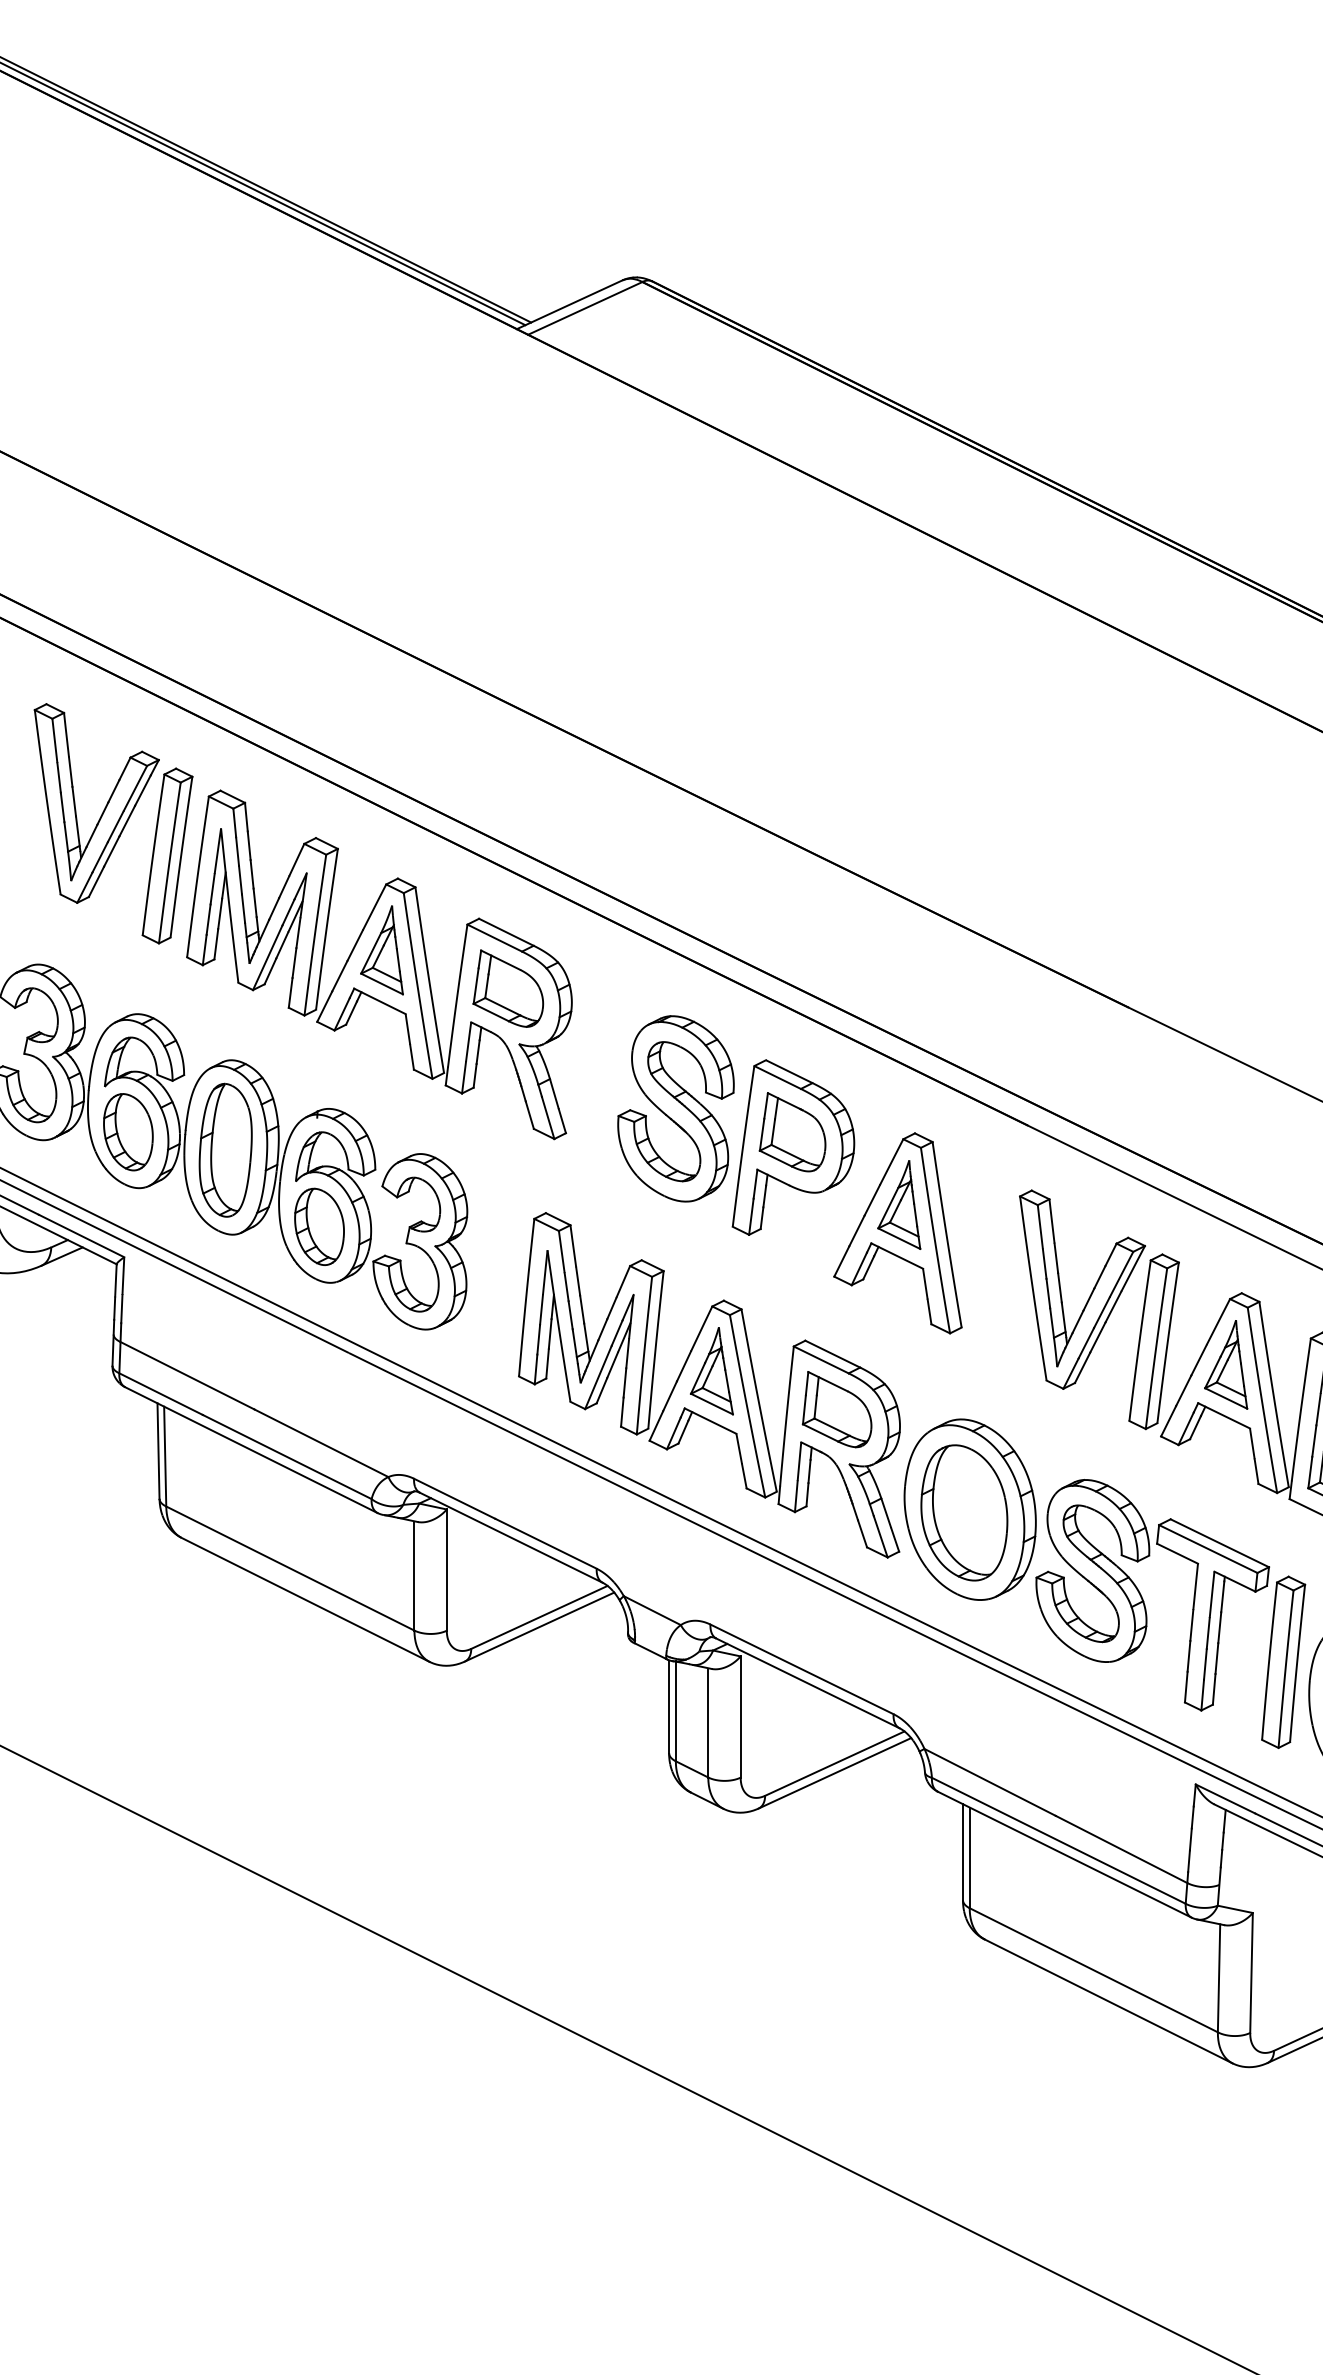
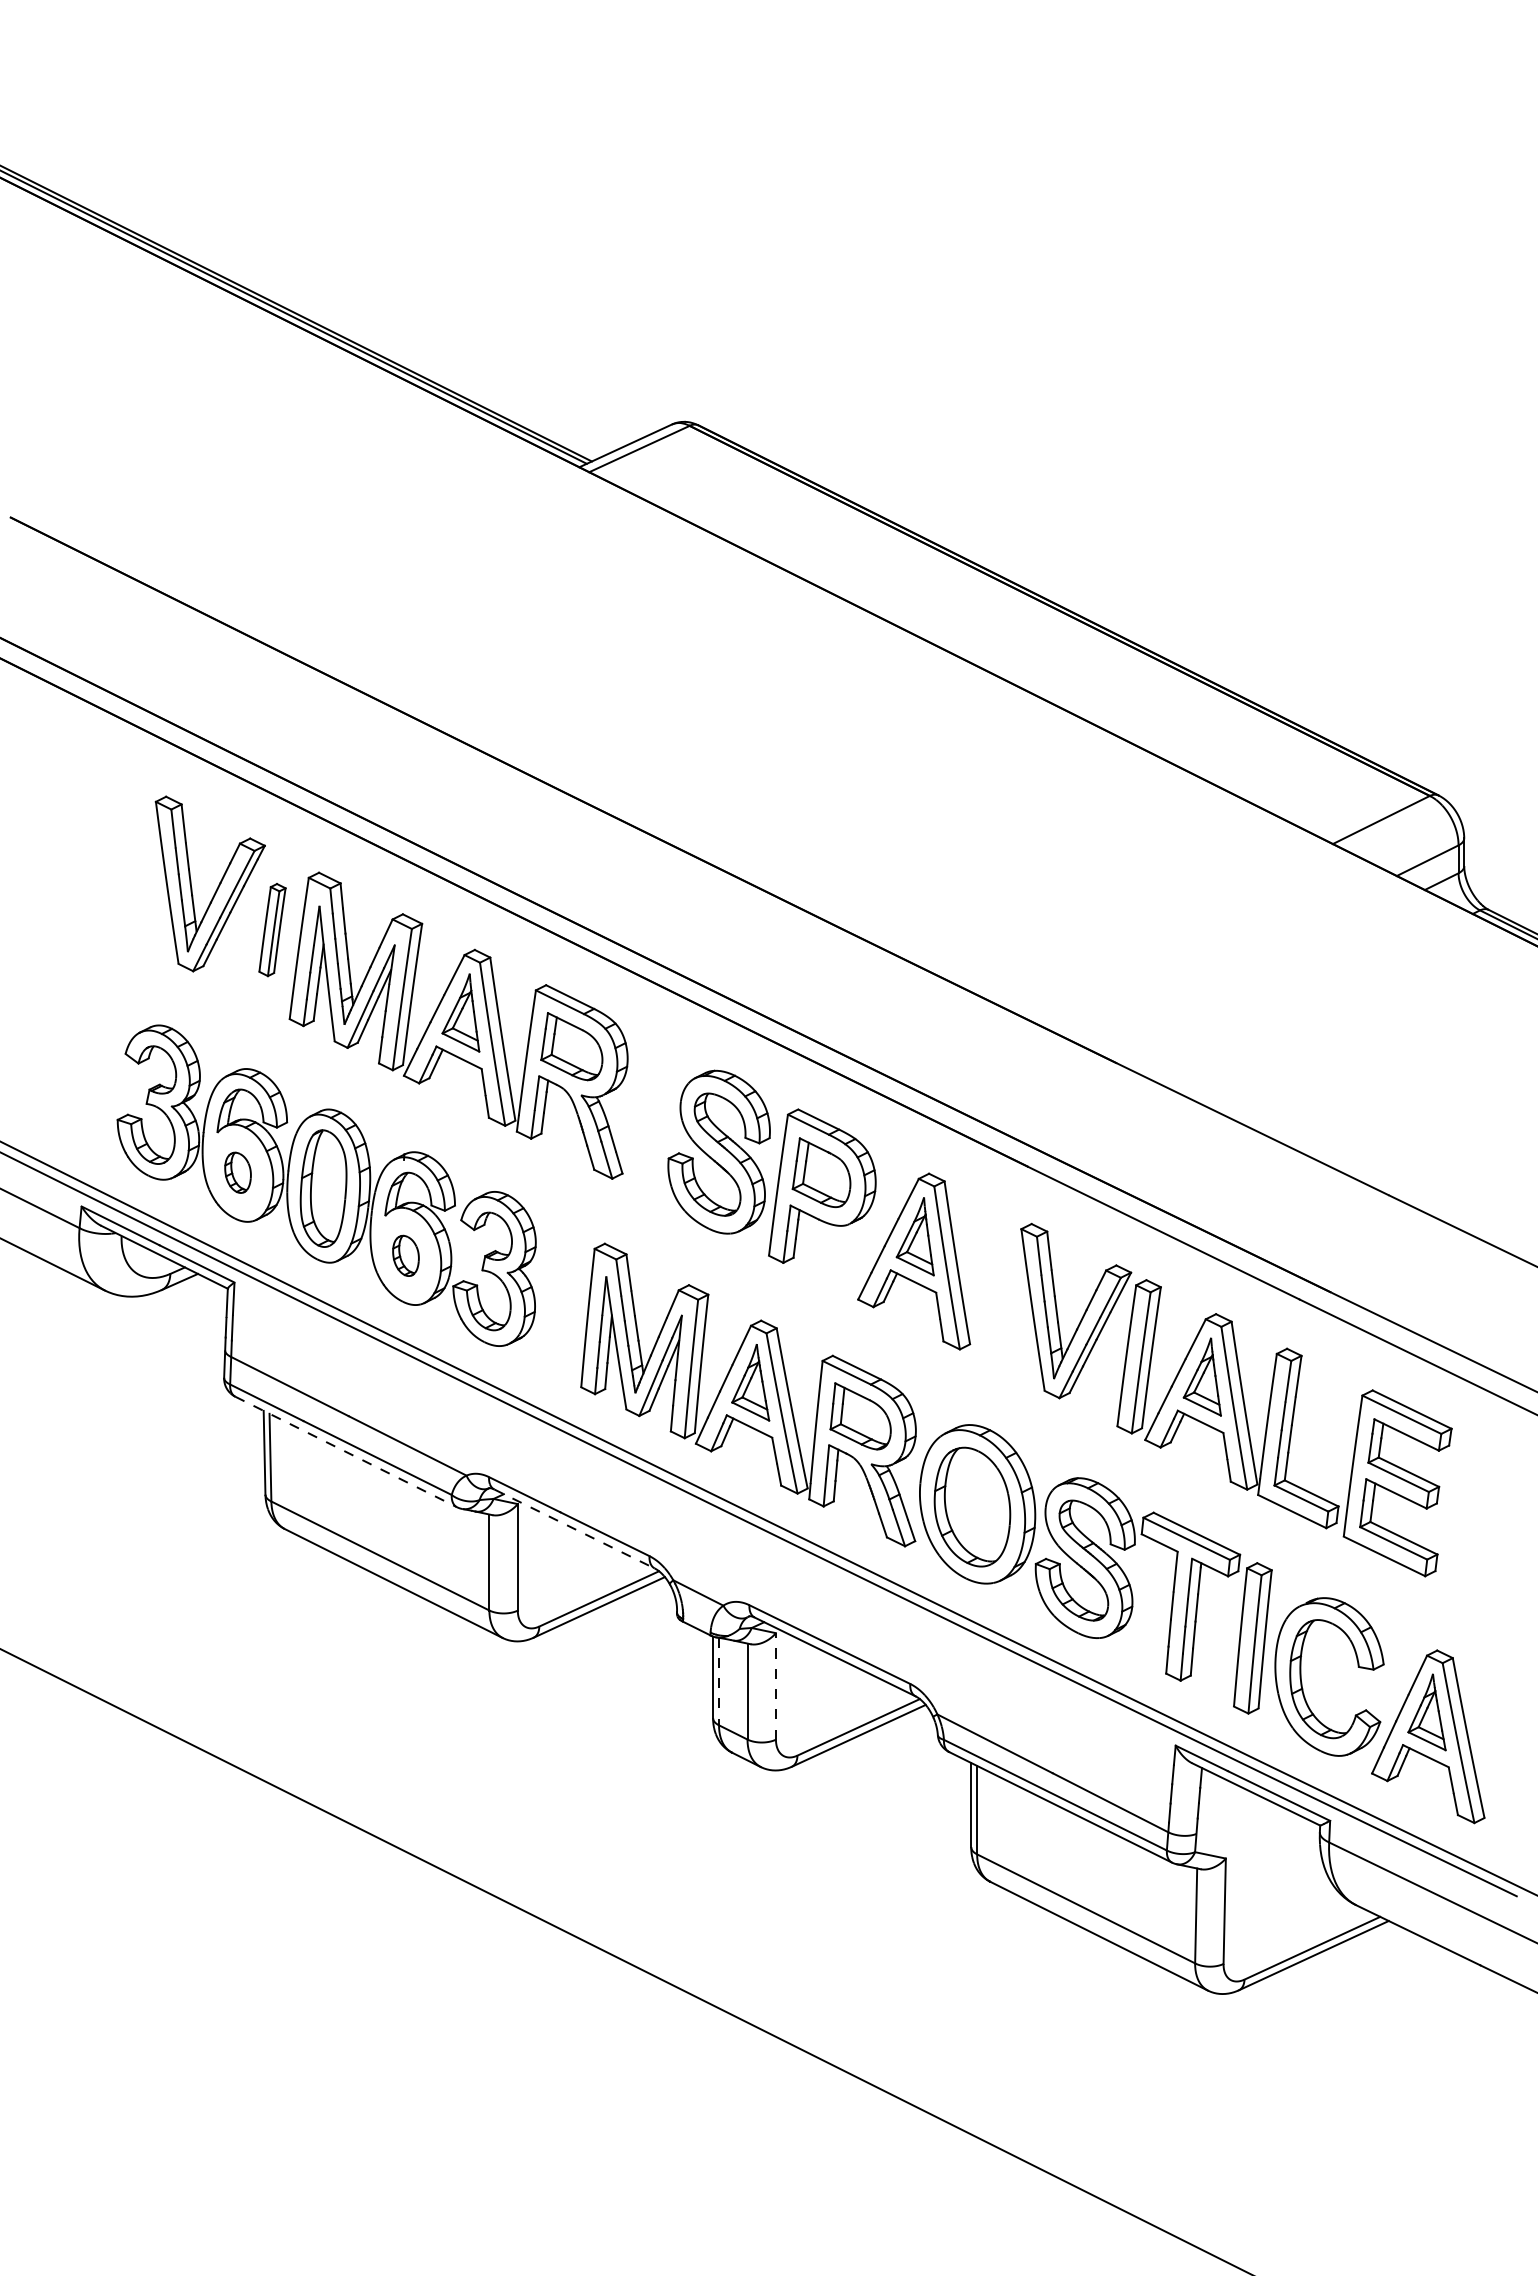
part: (167, 855) -> (272, 929), size x0.6
part: (127, 1131) -> (237, 1172), size x0.6
part: (318, 1226) -> (405, 1255), size x0.6
line: (251, 1449) -> (346, 1451), solid -> dashed
line: (511, 1538) -> (574, 1529), solid -> dashed
line: (676, 1711) -> (719, 1681), solid -> dashed
line: (740, 1715) -> (775, 1685), solid -> dashed

